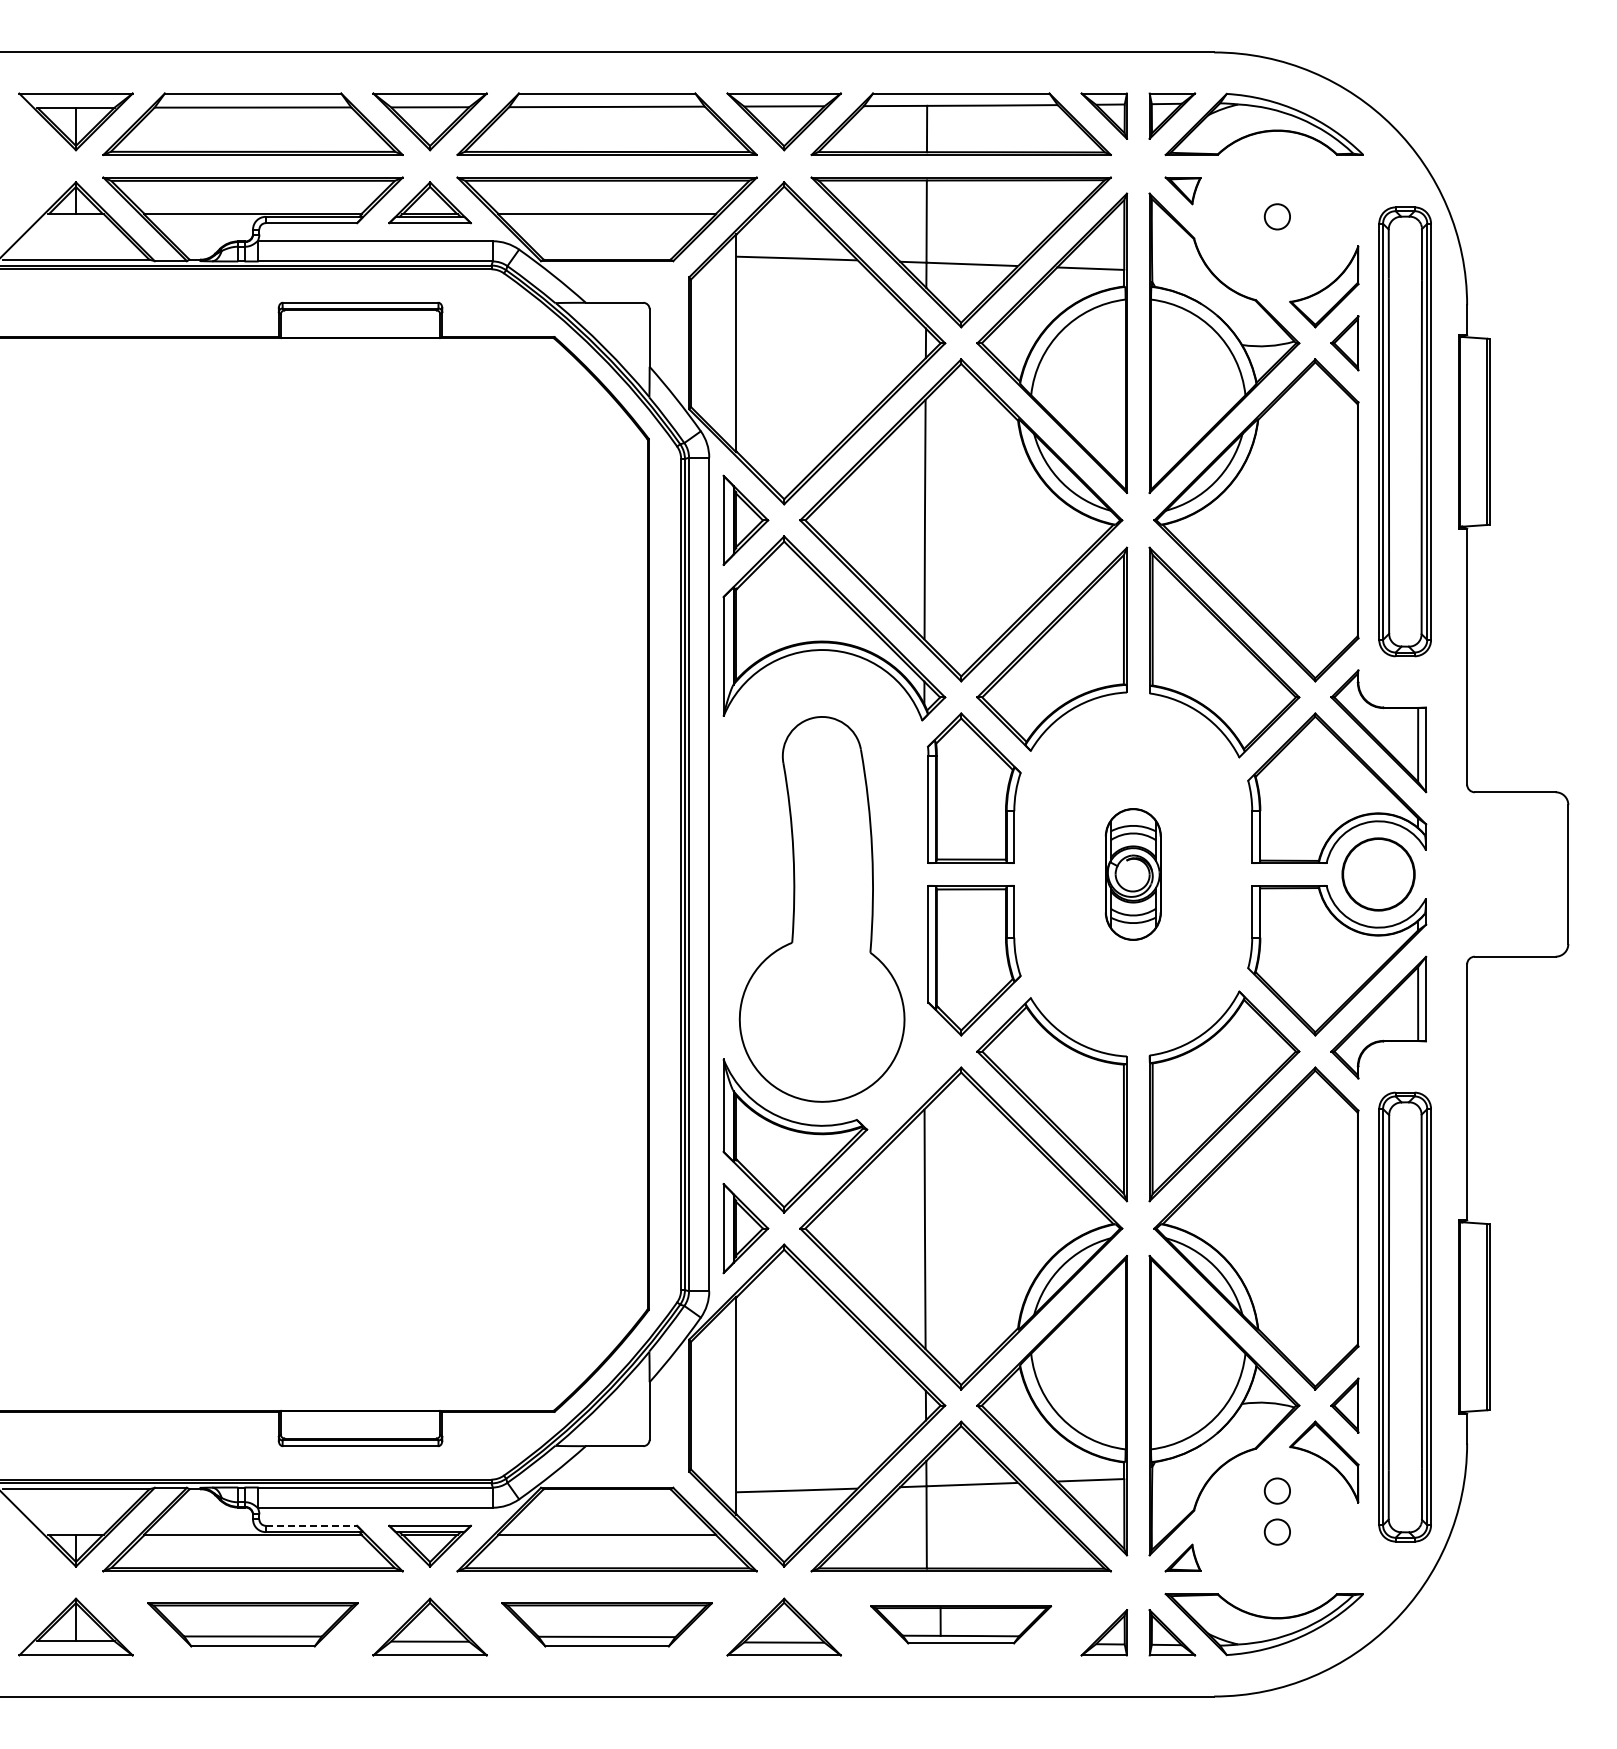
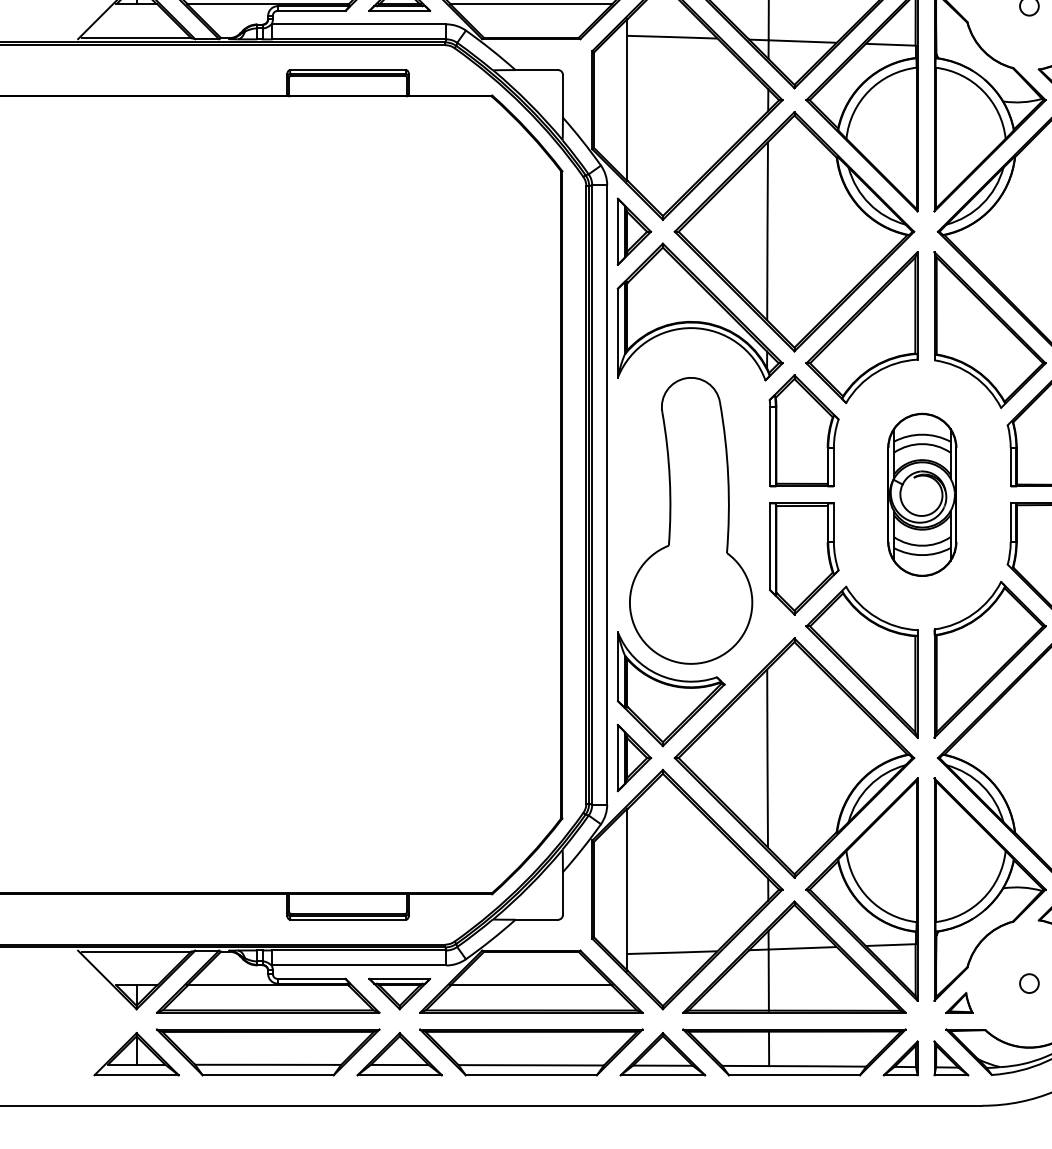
part: (1133, 874) -> (922, 494), size x1.67
circle: (1276, 1490) -> (1028, 952), removed
line: (311, 1525) -> (311, 978), dashed -> solid
part: (252, 1624) -> (267, 1052), size x1.43
part: (606, 1624) -> (530, 1052), size x1.43
part: (960, 1624) -> (793, 1052), size x1.67

